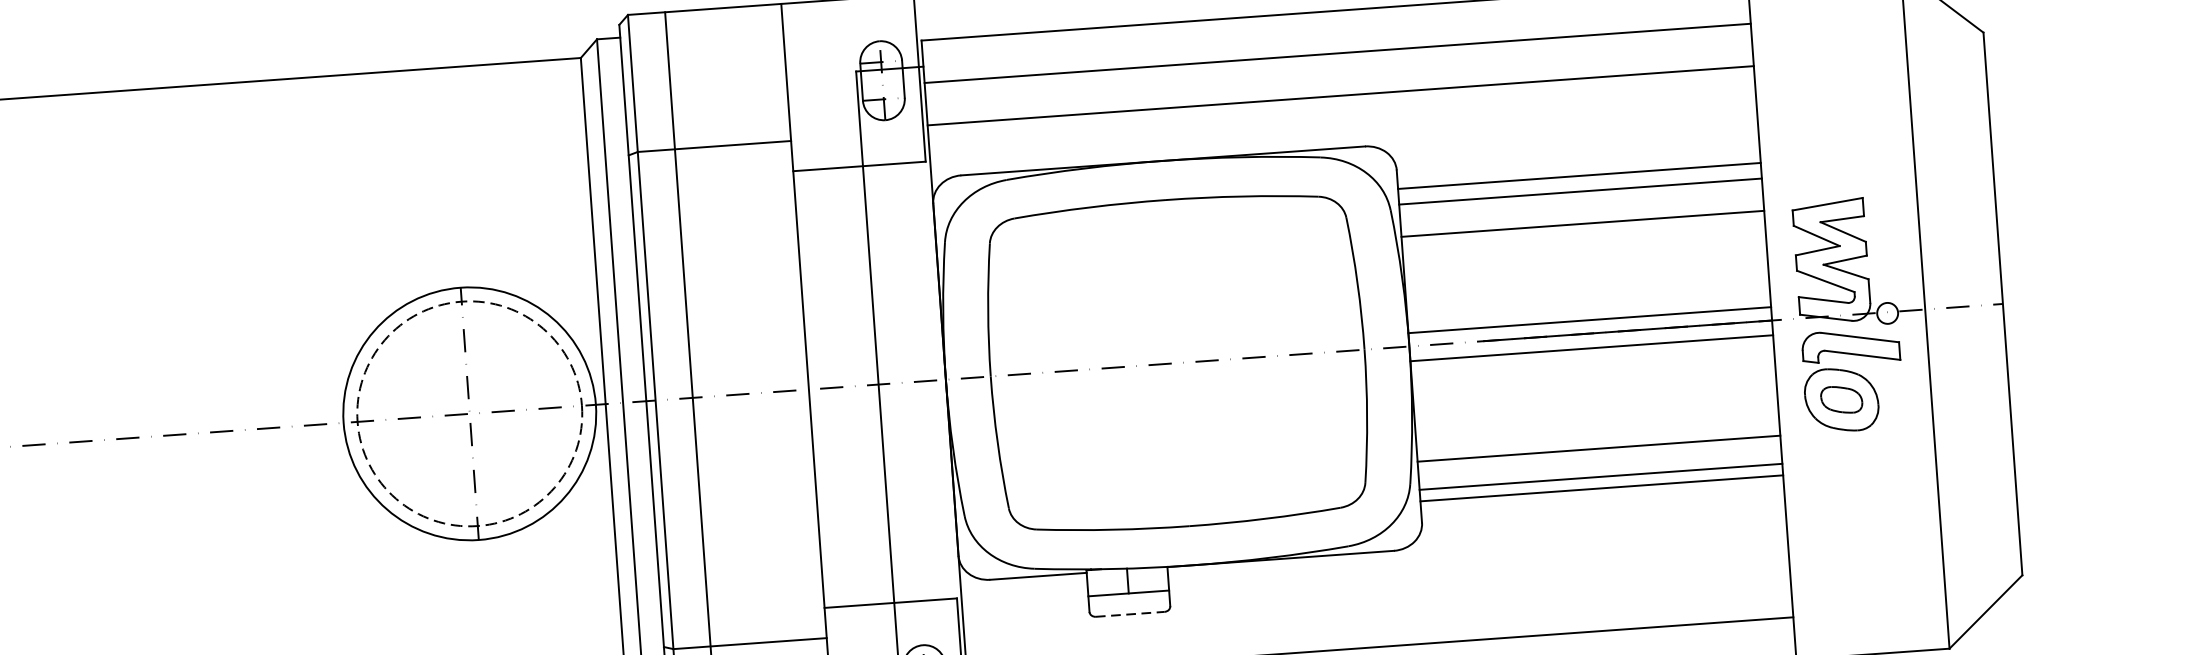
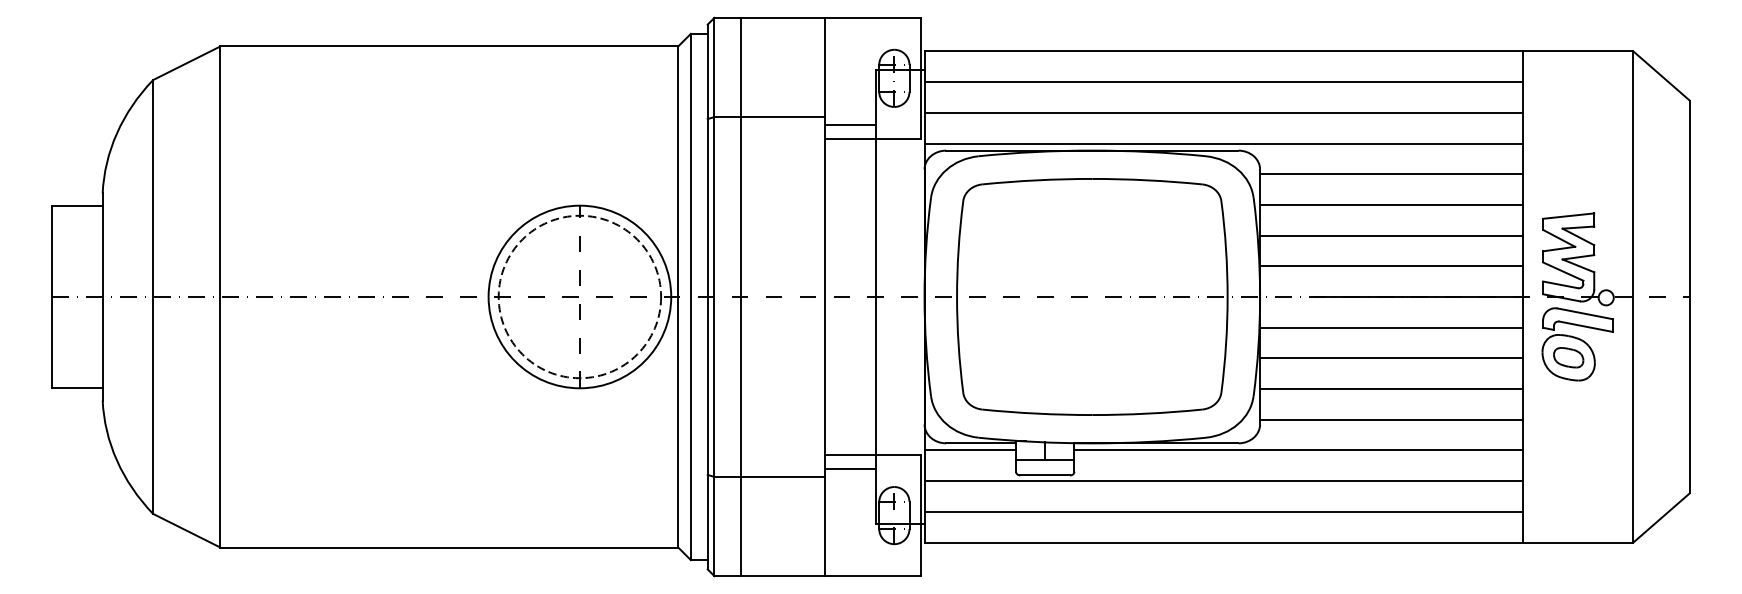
line: (1343, 138) -> (1223, 143), added
line: (826, 150) -> (850, 125), added
line: (1579, 175) -> (1391, 204), moved
line: (1580, 191) -> (1391, 174), moved
line: (1583, 223) -> (1391, 235), moved
line: (1589, 320) -> (1391, 266), moved
line: (1591, 348) -> (1391, 327), moved
line: (1599, 448) -> (1391, 358), moved
line: (1601, 476) -> (1391, 419), moved
line: (1602, 488) -> (1391, 389), moved
line: (1477, 554) -> (1298, 450), added
line: (1024, 587) -> (970, 450), added
line: (1377, 605) -> (1223, 481), added
line: (1130, 614) -> (1045, 475), dashed -> solid
line: (860, 623) -> (850, 468), added

